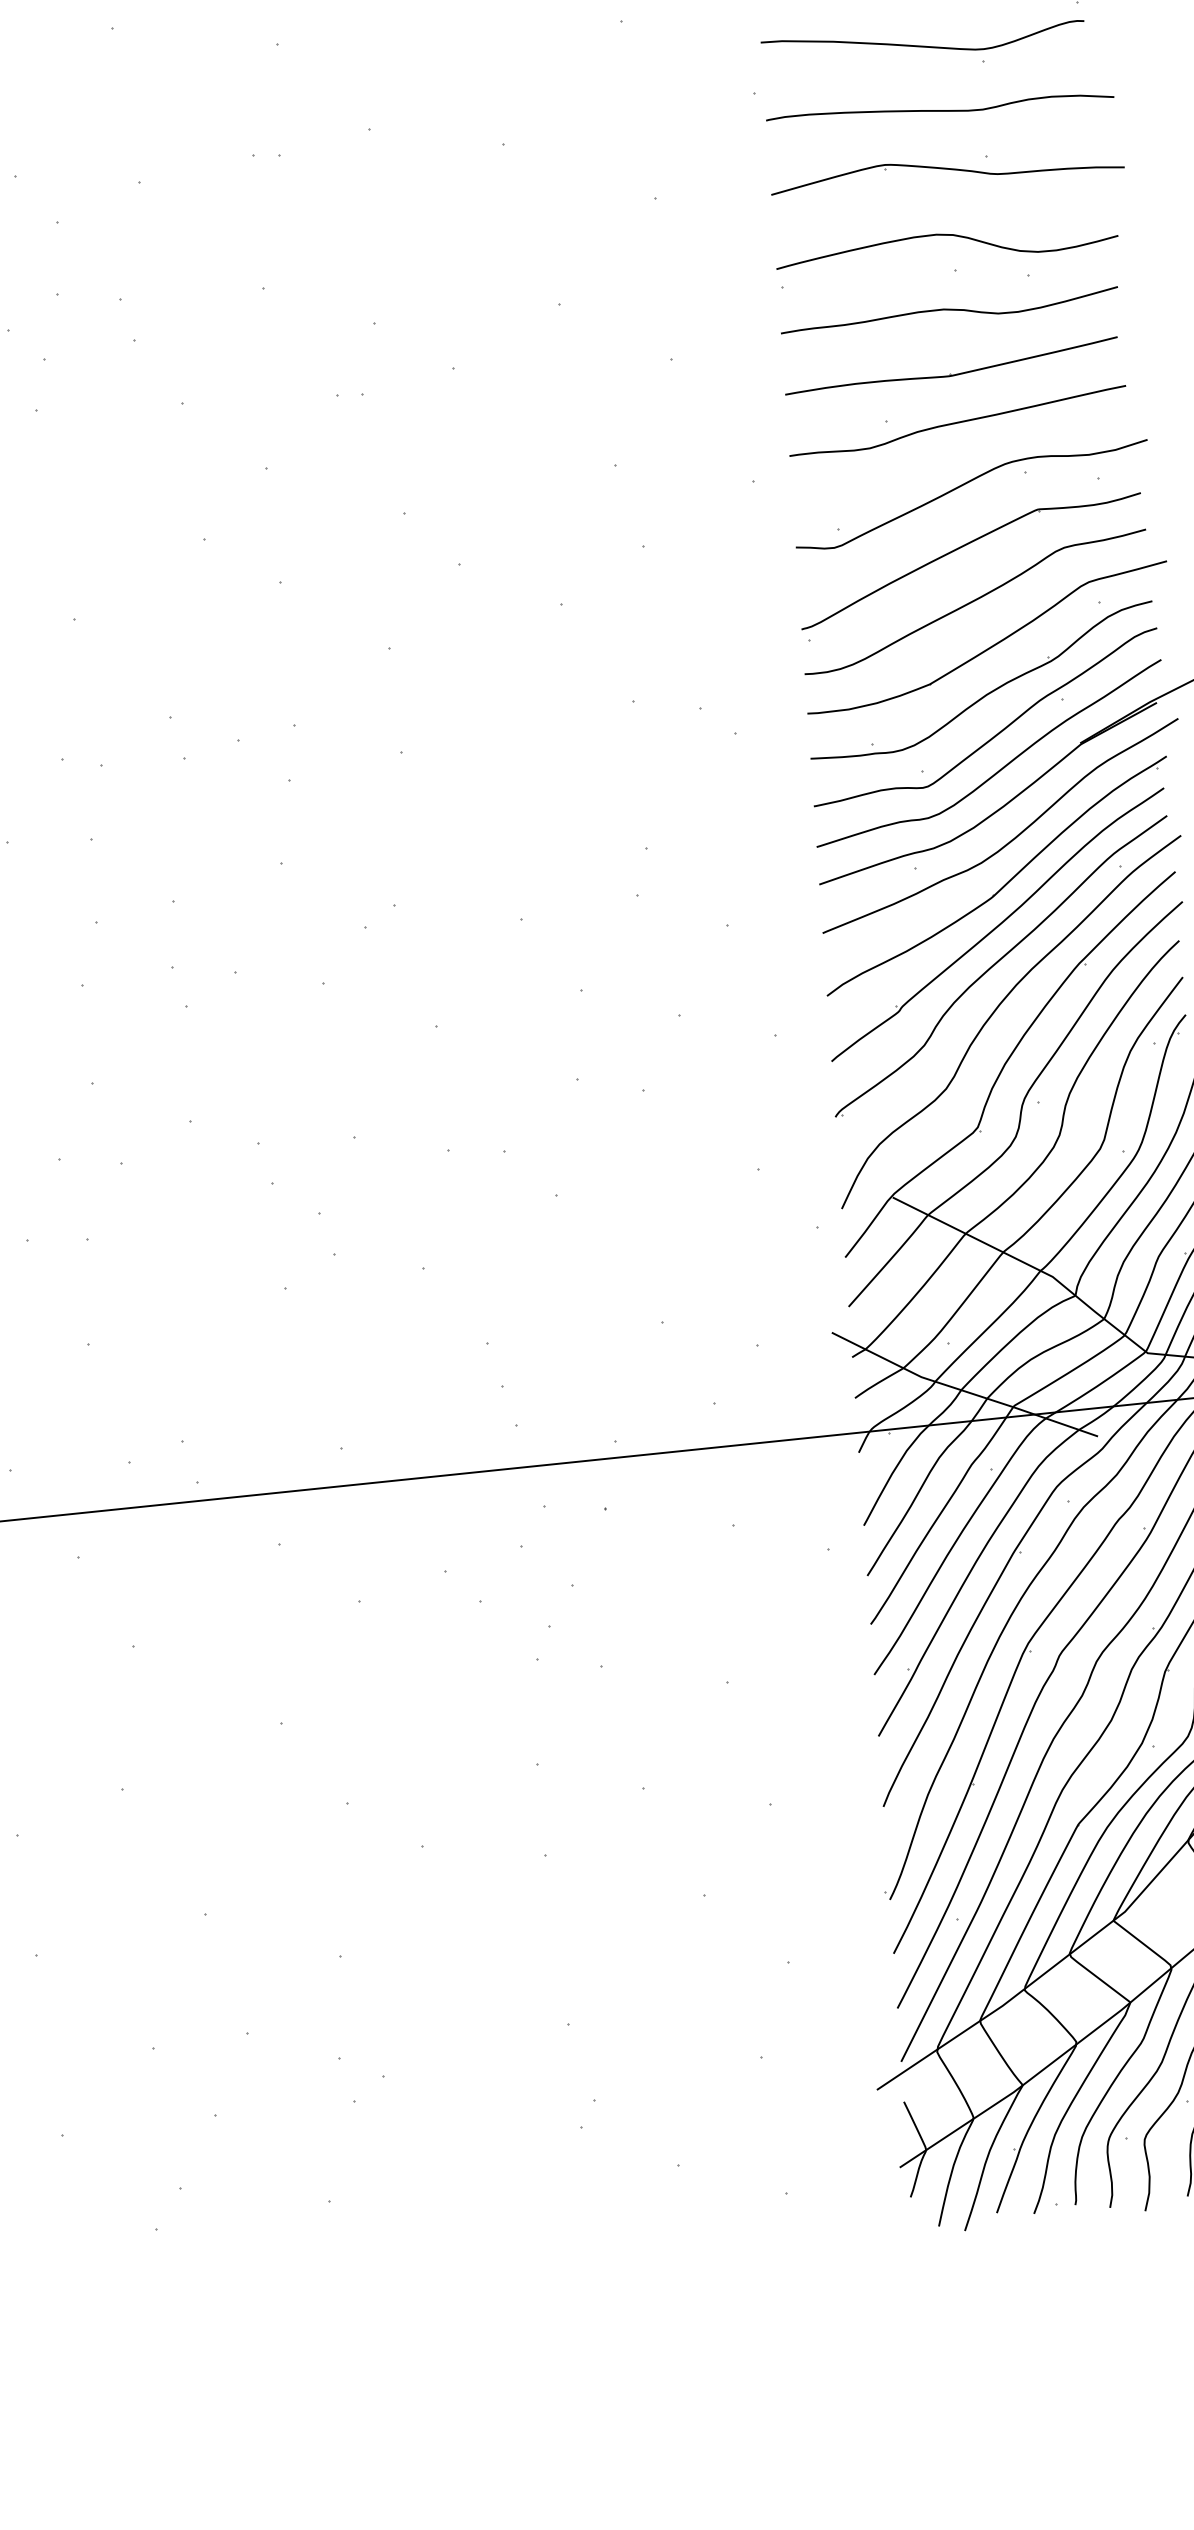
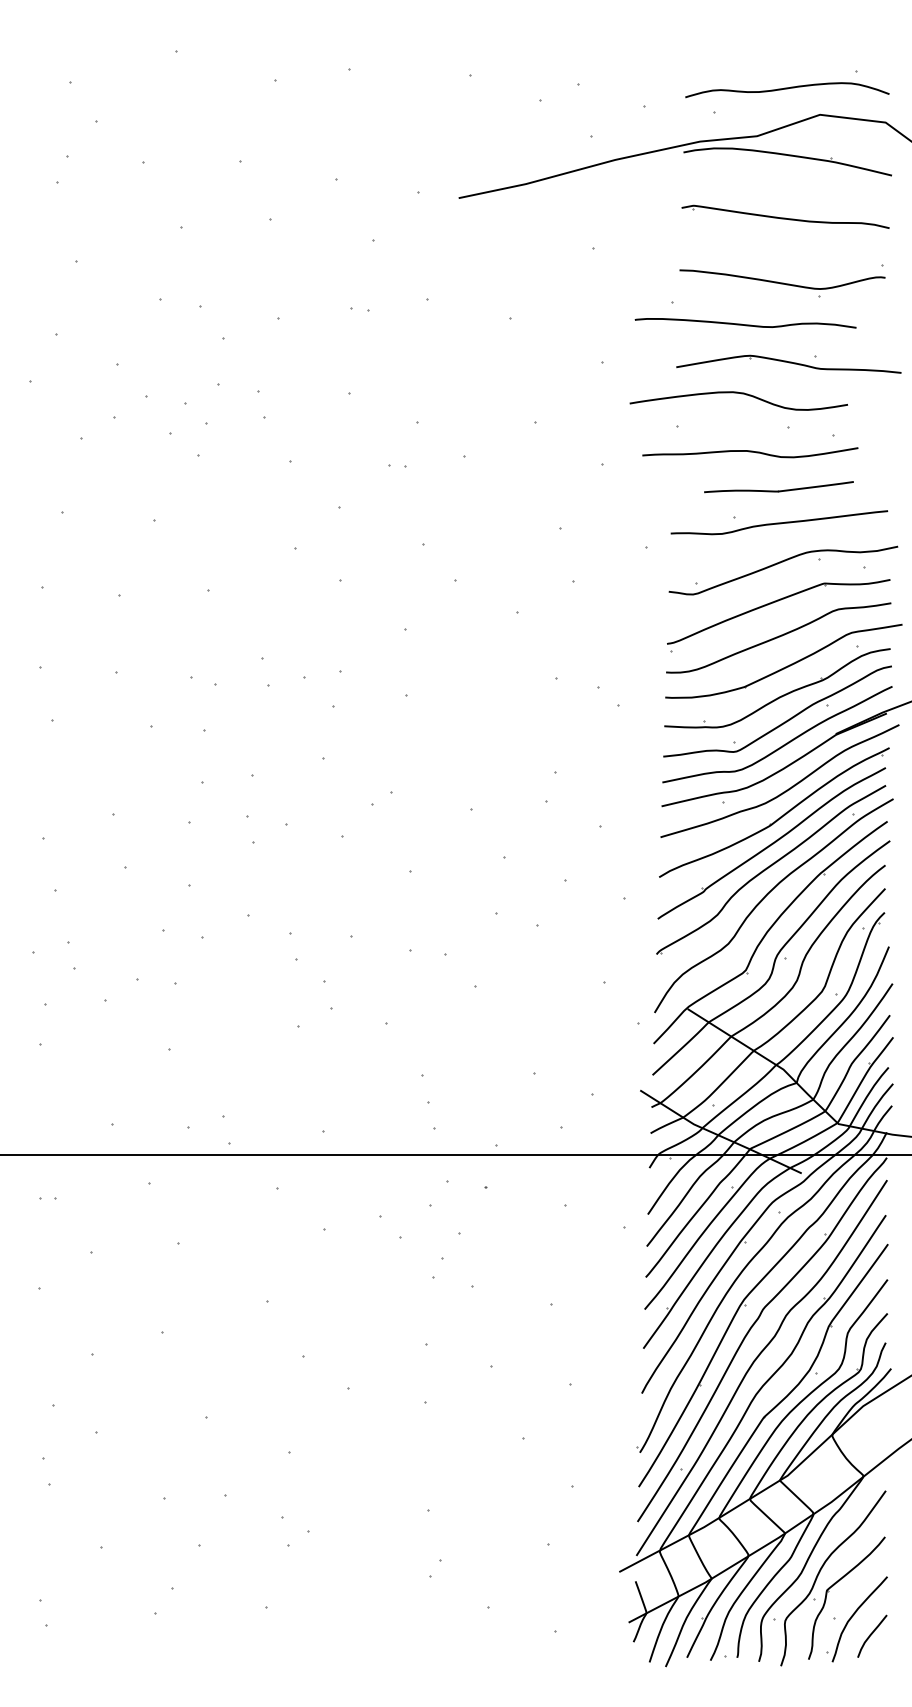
curve: (940, 109) -> (745, 324), moved
curve: (949, 236) -> (741, 394), moved
curve: (949, 311) -> (750, 452), moved
part: (950, 365) -> (778, 486), size x0.7

